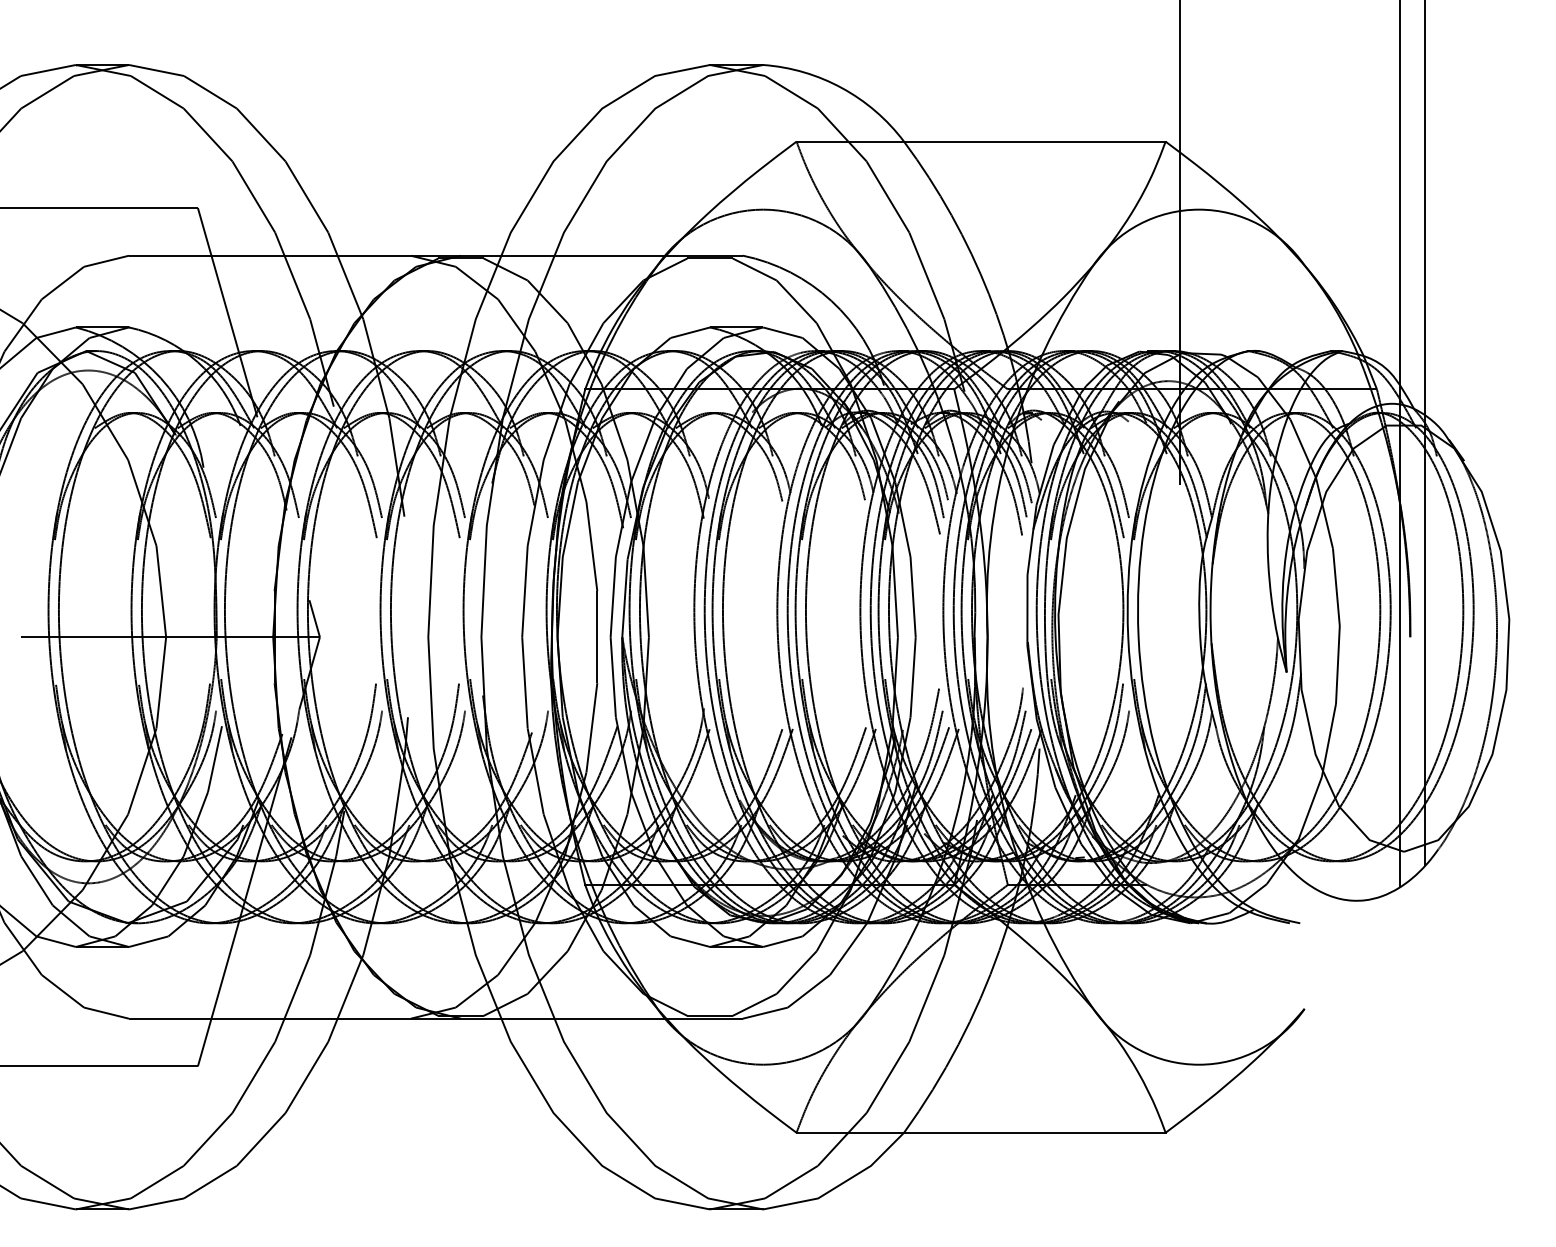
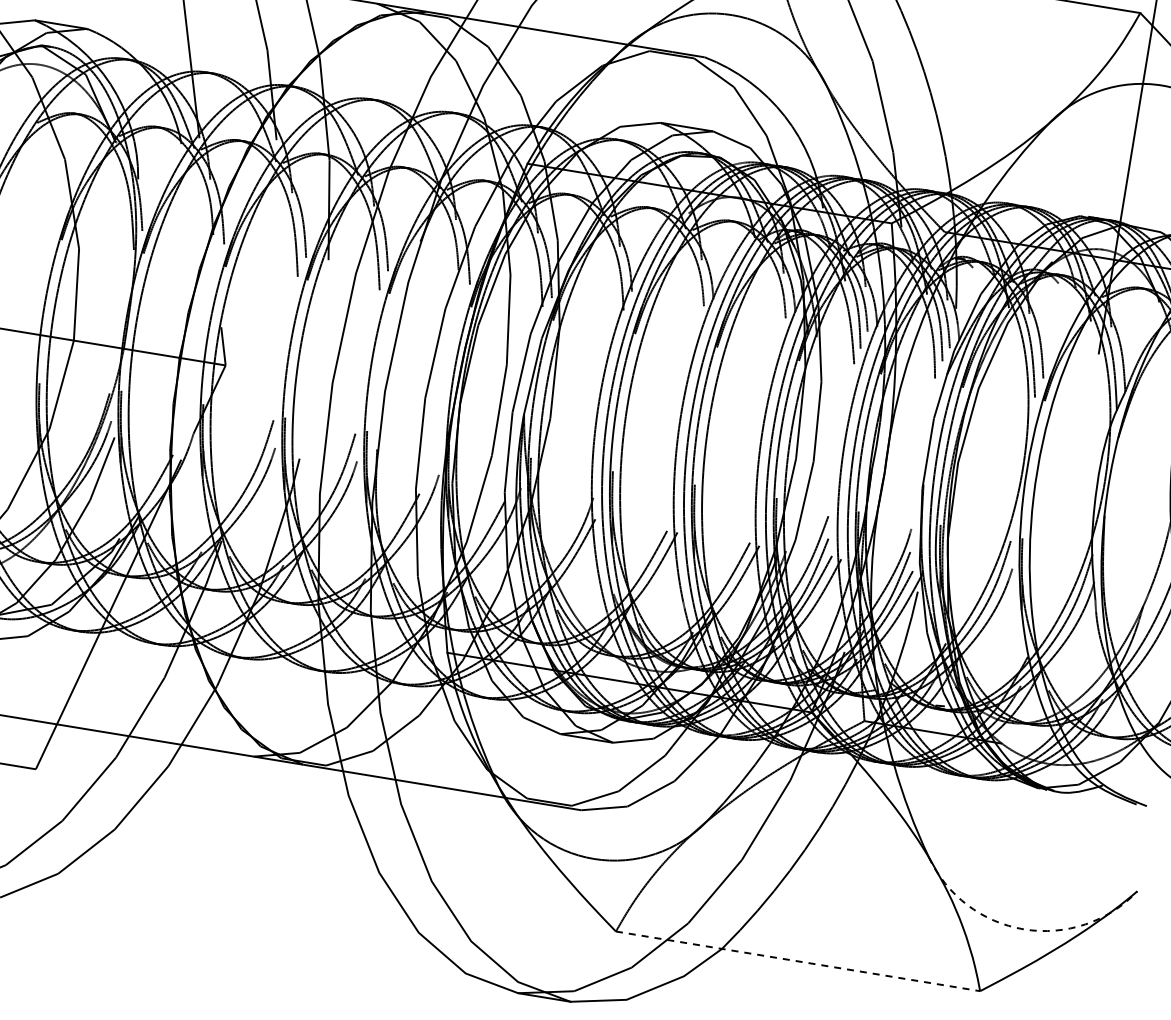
arc: (1198, 1064) -> (1023, 929), solid -> dashed
line: (981, 1132) -> (798, 961), solid -> dashed

